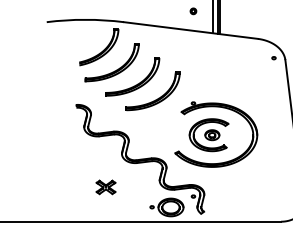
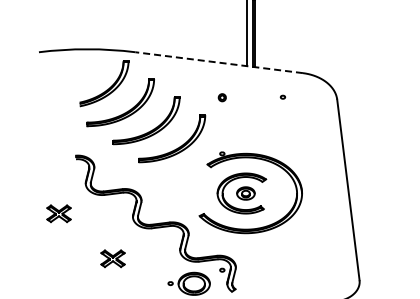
part: (192, 11) -> (221, 97), moved
line: (190, 30) -> (218, 62), solid -> dashed
part: (273, 57) -> (282, 96), moved
part: (62, 151) -> (58, 213), added

